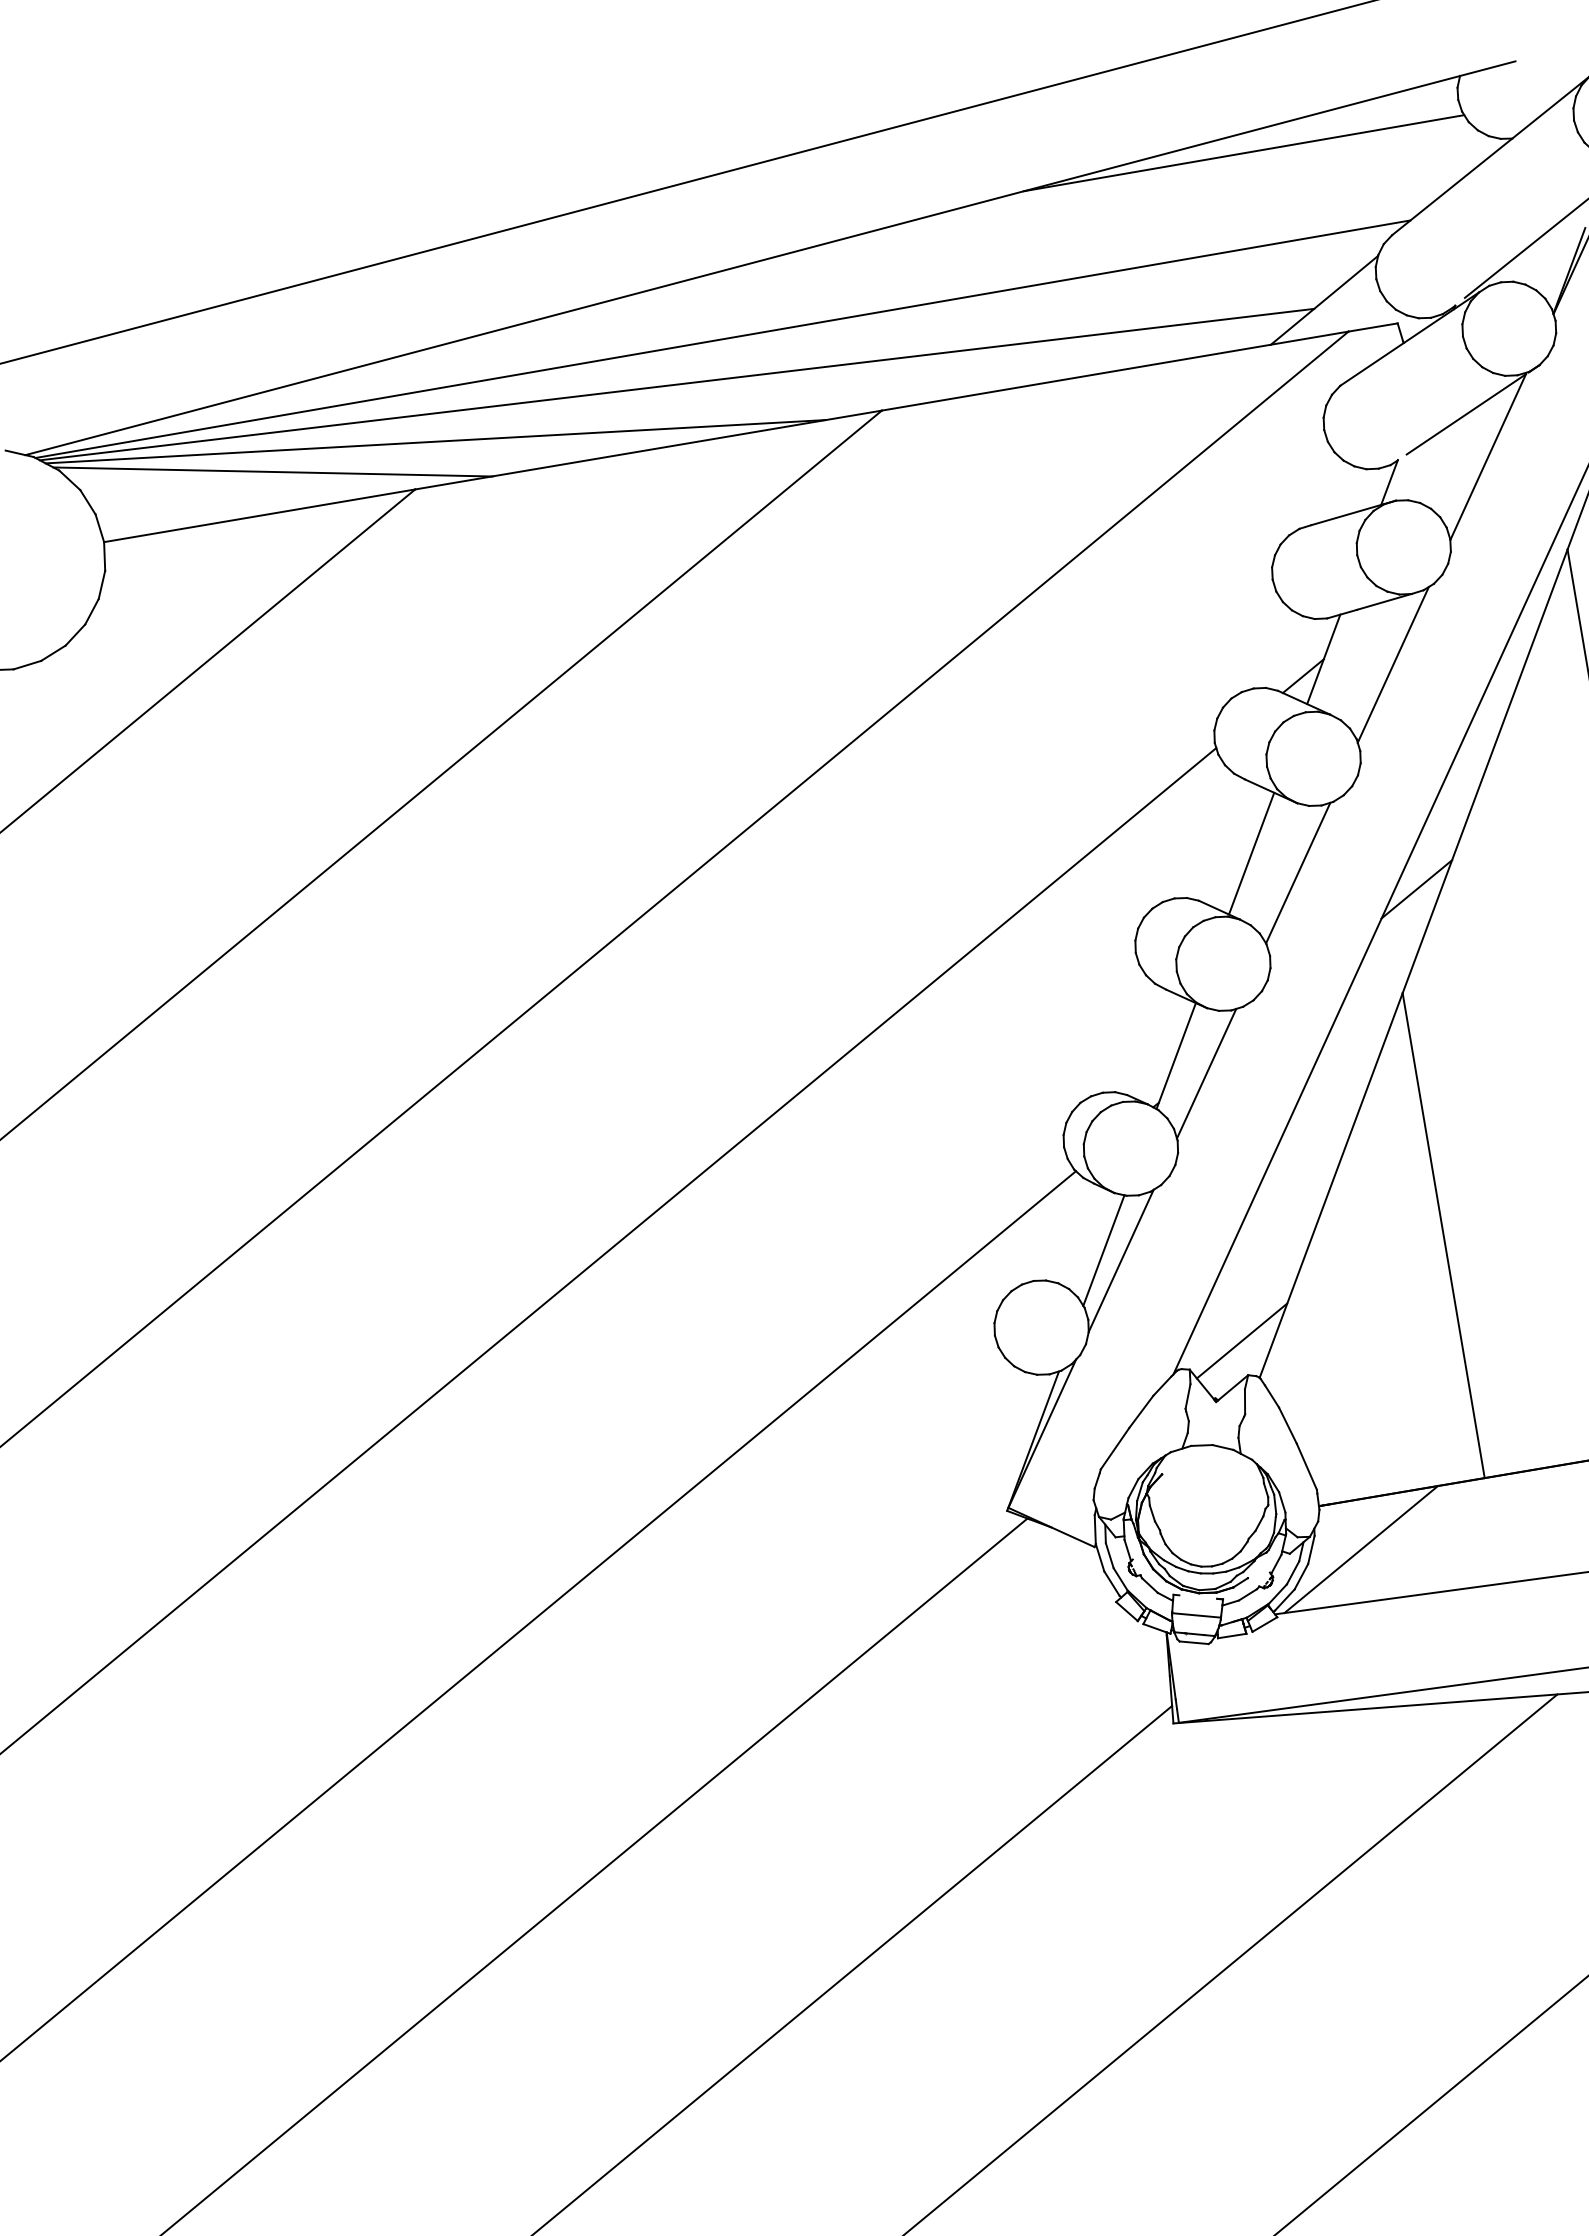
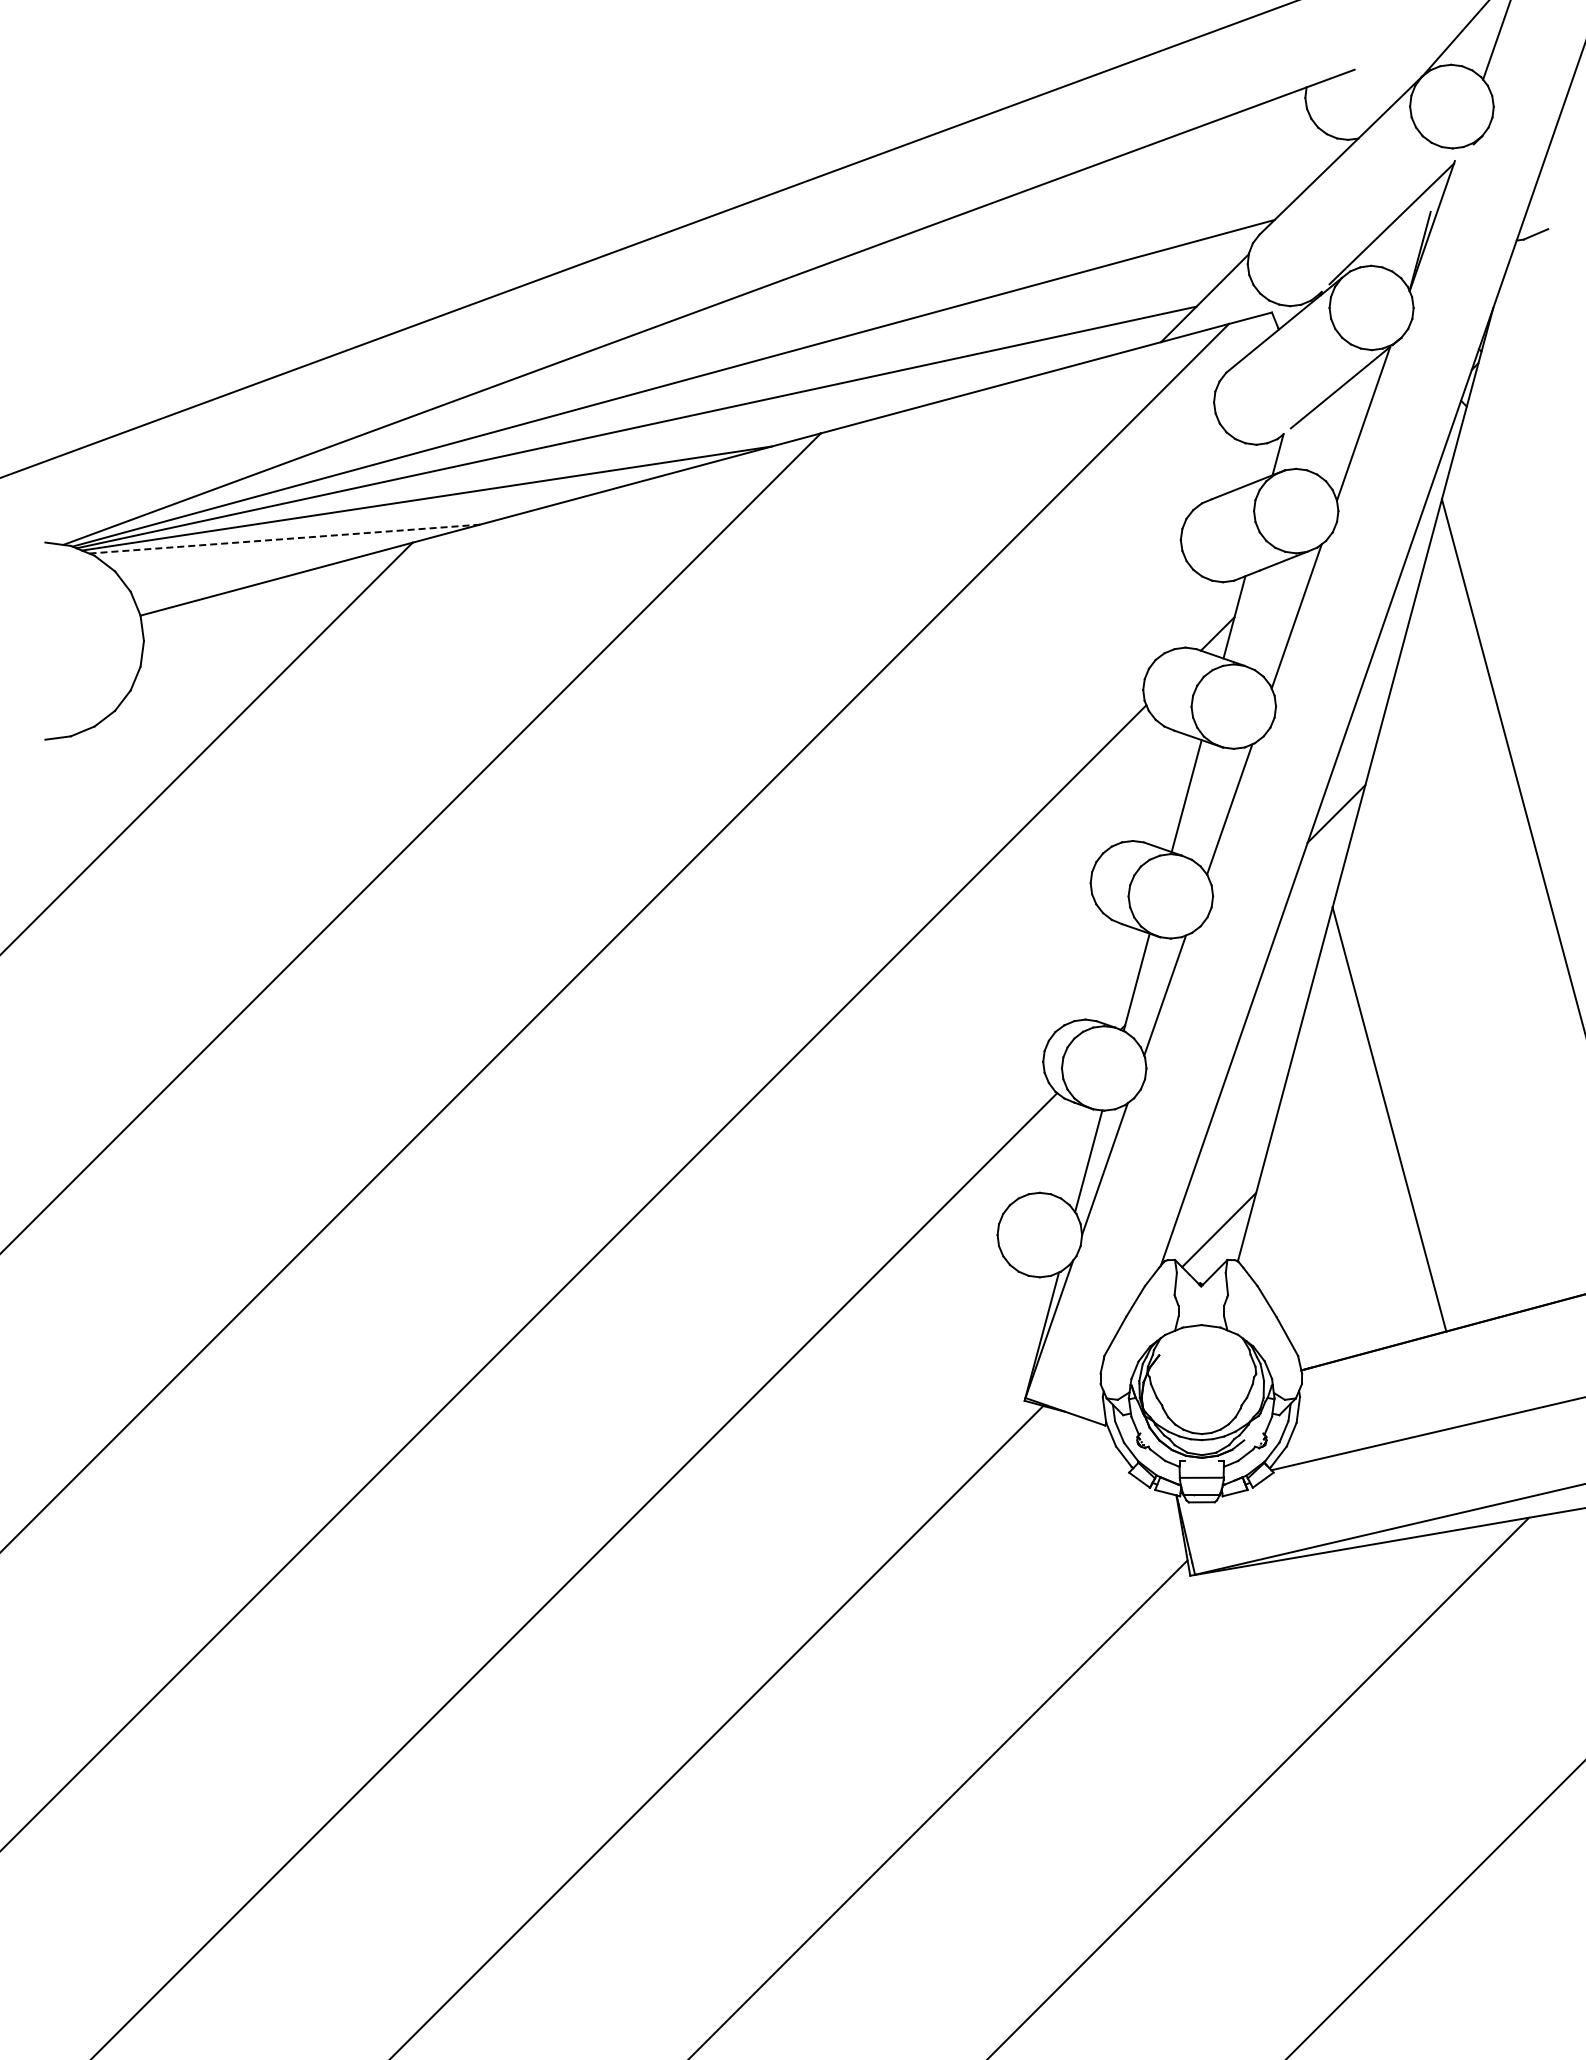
line: (1243, 152) -> (1120, 173), removed
line: (272, 472) -> (284, 539), solid -> dashed
line: (1361, 1549) -> (1342, 1405), removed

